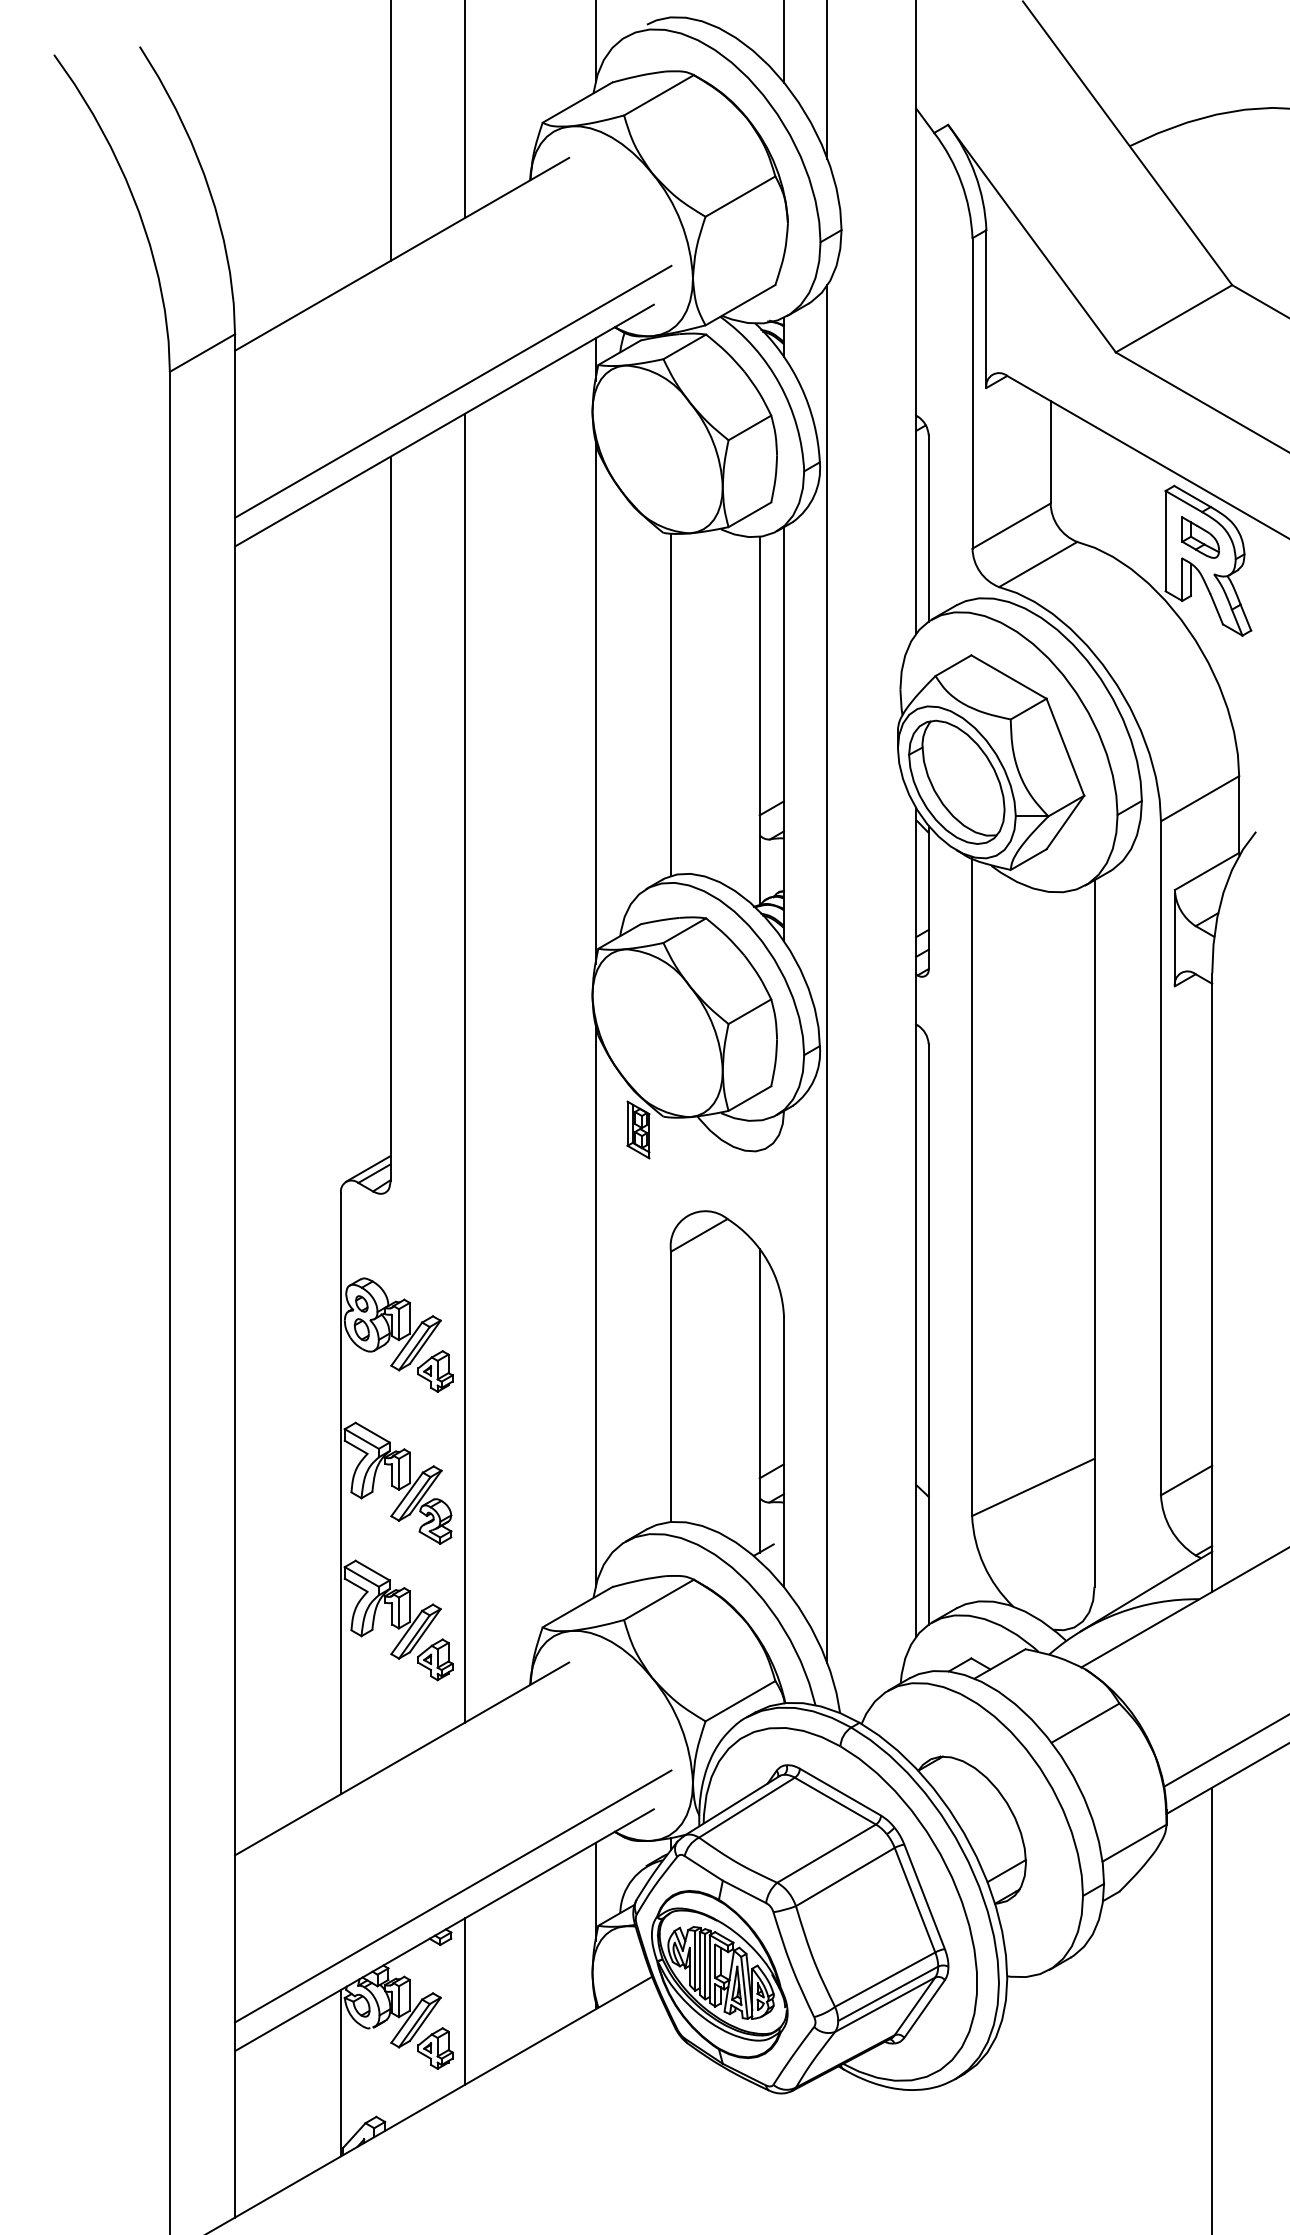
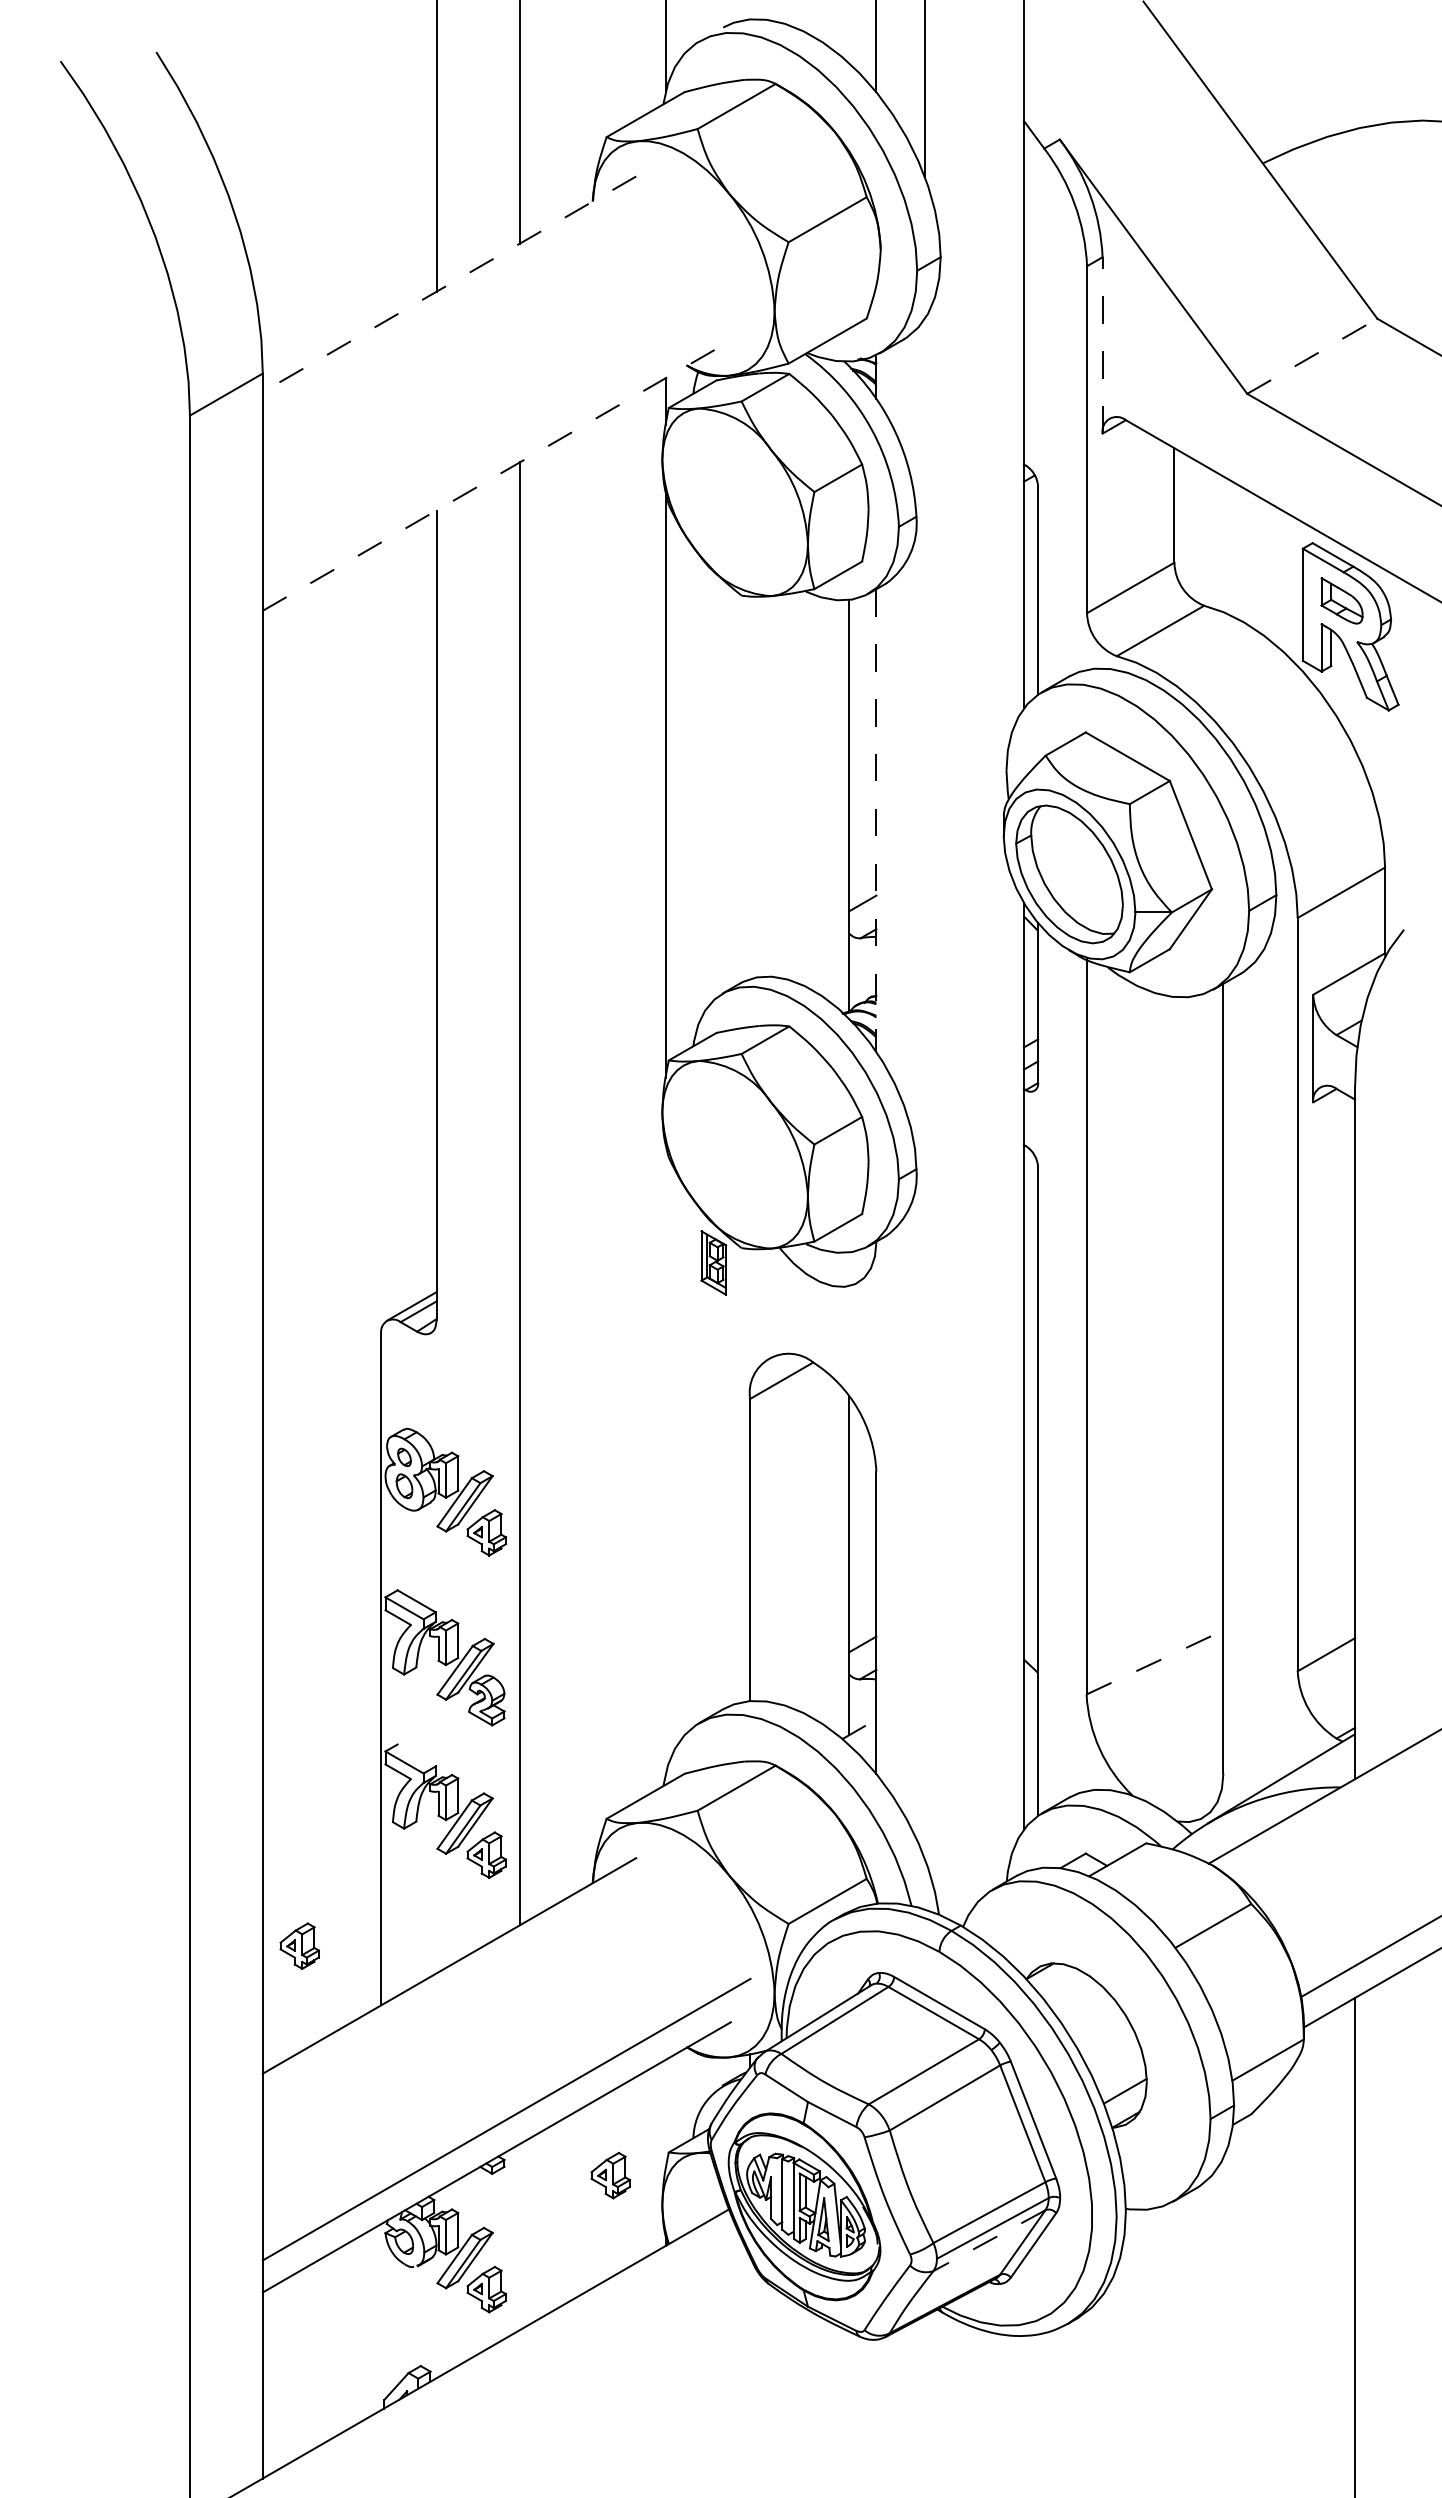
line: (402, 254) -> (449, 284), solid -> dashed
line: (986, 308) -> (1102, 344), solid -> dashed
line: (1174, 318) -> (1312, 356), solid -> dashed
line: (453, 391) -> (506, 437), removed
line: (445, 425) -> (497, 475), solid -> dashed
line: (671, 704) -> (750, 787), removed
line: (784, 735) -> (876, 821), solid -> dashed
line: (827, 973) -> (924, 1088), removed
line: (595, 1304) -> (665, 1458), removed
line: (1033, 1487) -> (1155, 1662), solid -> dashed
line: (372, 1570) -> (416, 1755), removed
part: (267, 1740) -> (299, 1945), added
line: (595, 1891) -> (665, 2114), removed
part: (546, 1946) -> (610, 2175), added
line: (695, 1960) -> (777, 2191), removed
line: (705, 1966) -> (788, 2197), removed
line: (743, 1987) -> (831, 2221), removed
line: (465, 2001) -> (520, 2236), removed
line: (885, 2004) -> (989, 2240), solid -> dashed
line: (341, 2073) -> (381, 2317), removed

